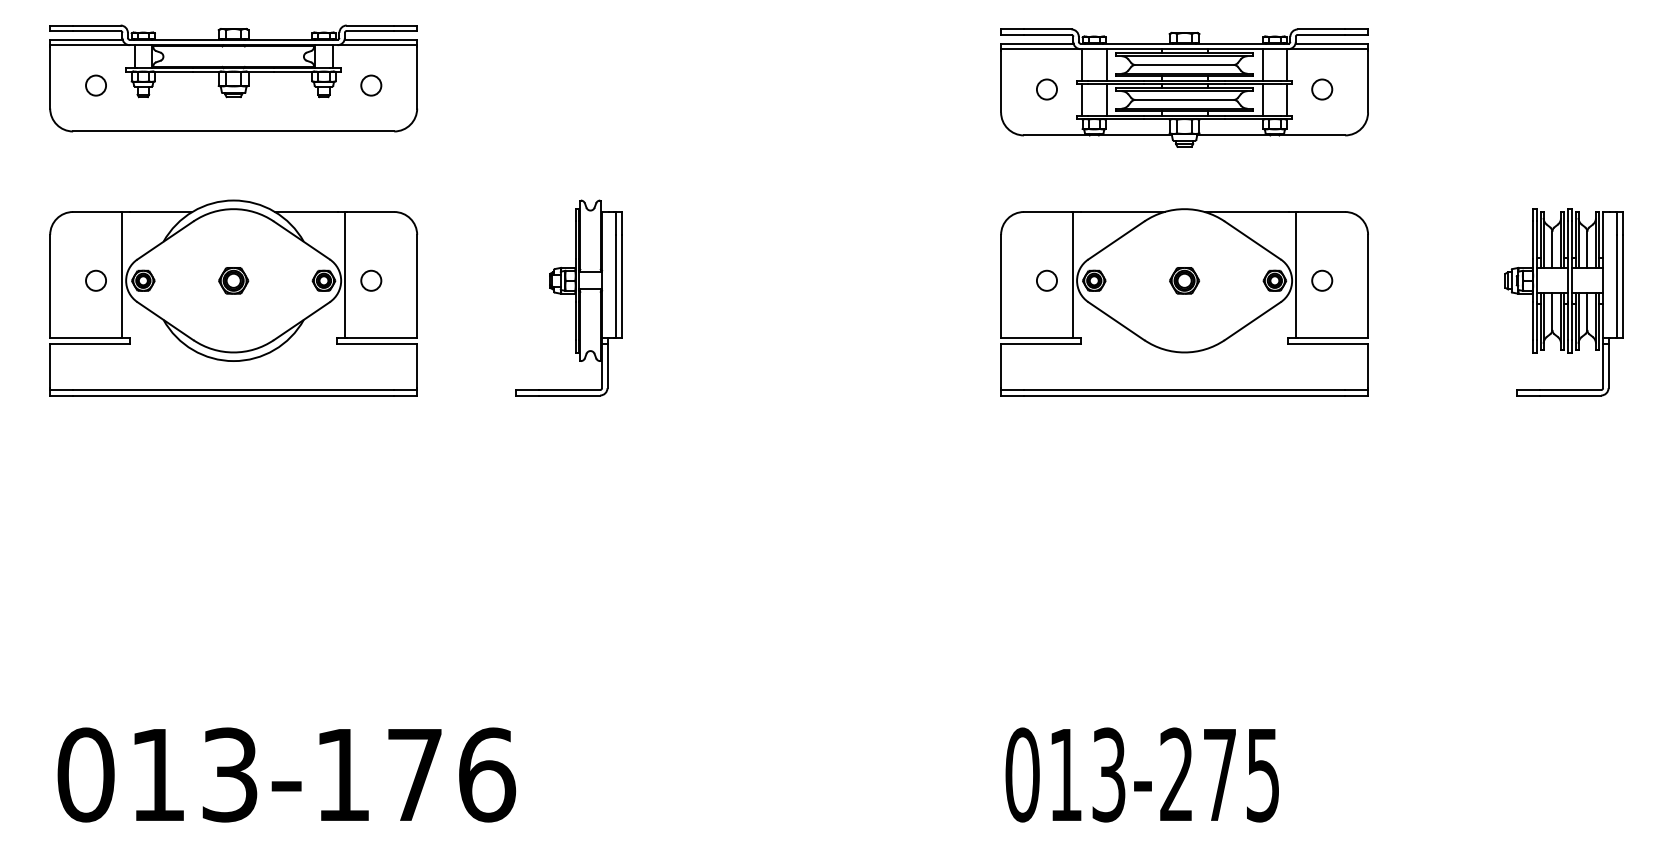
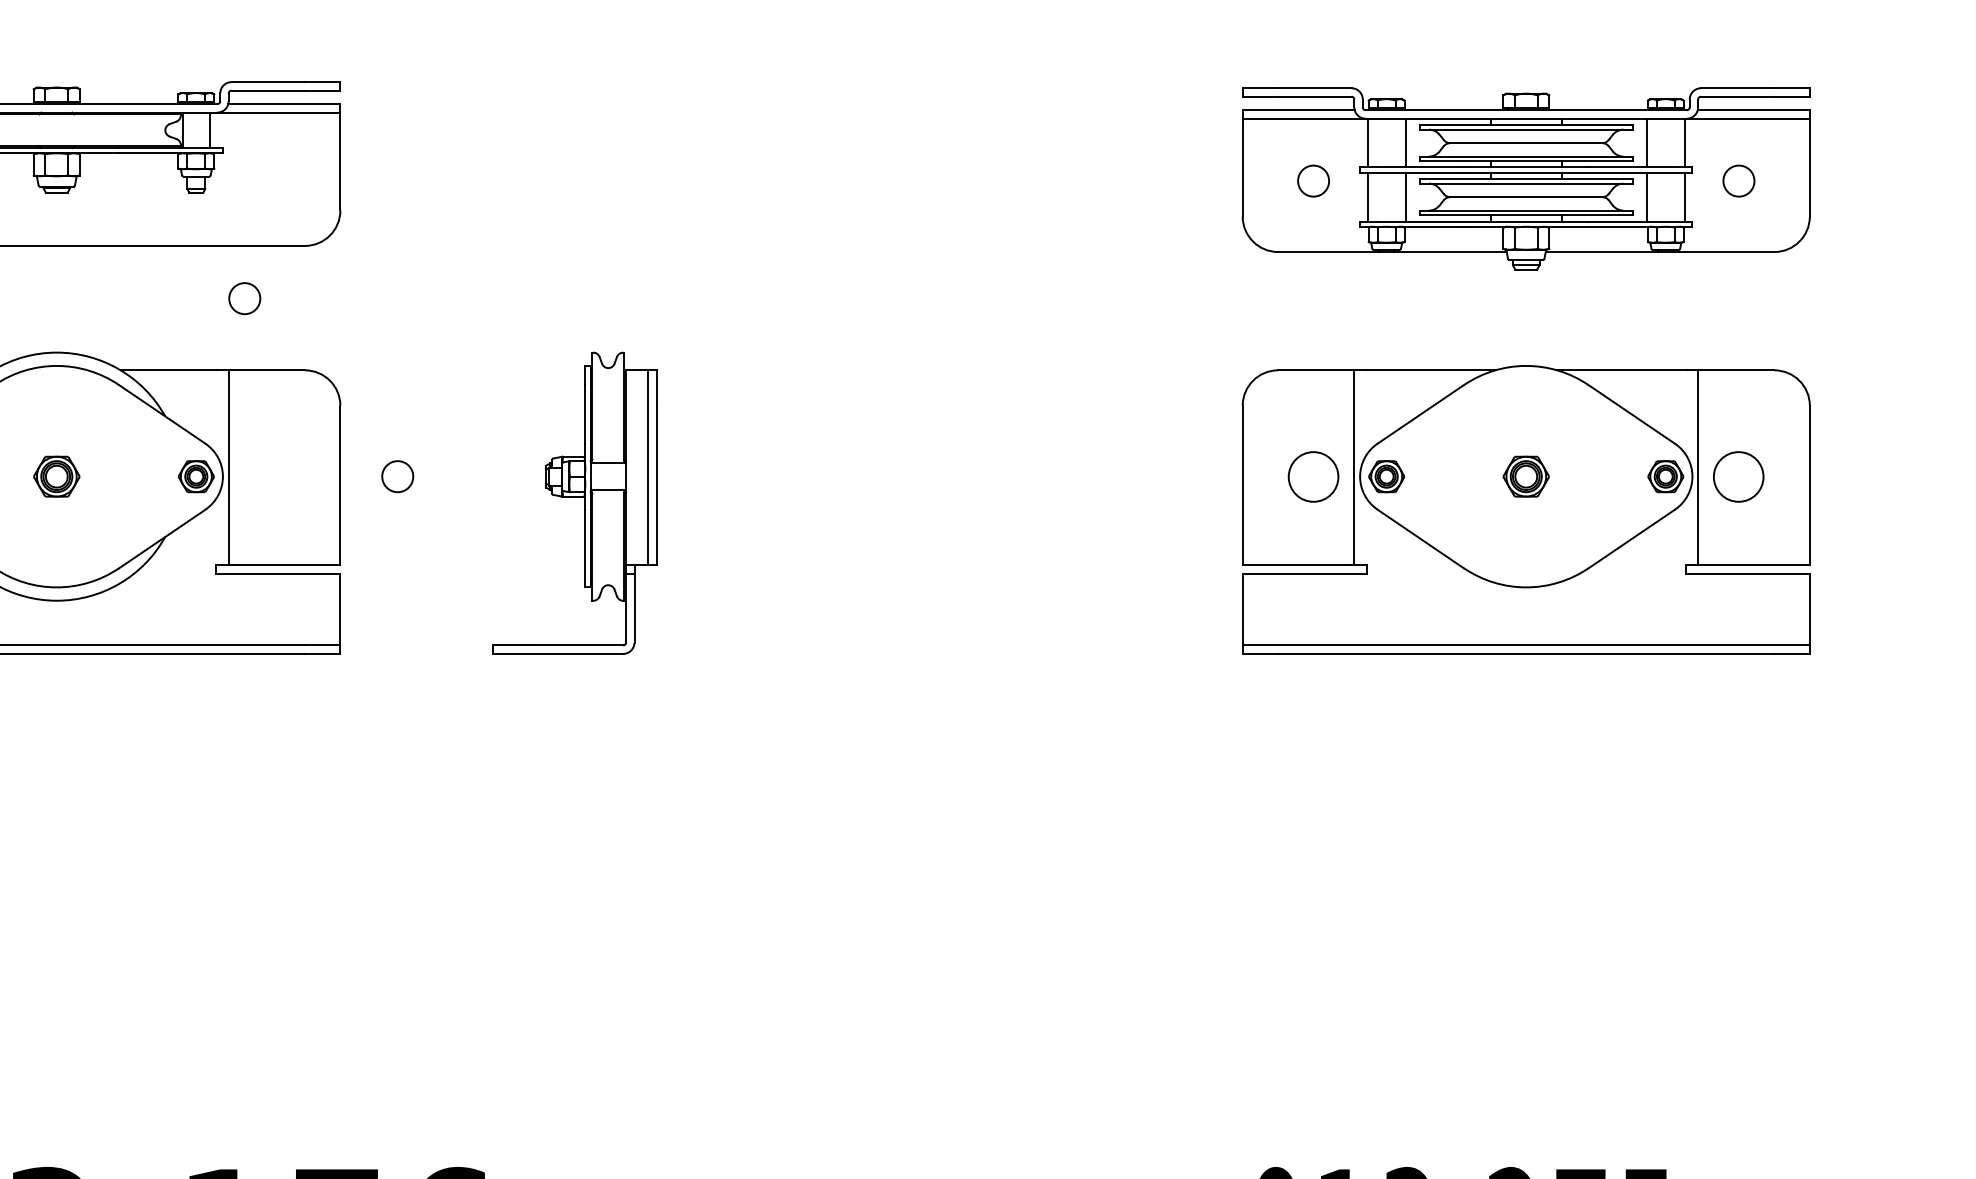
circle: (371, 85) -> (245, 298), moved
circle: (371, 280) -> (398, 476), moved
circle: (1046, 280) -> (1312, 476), size x1.6
circle: (1322, 280) -> (1739, 476), size x1.6

